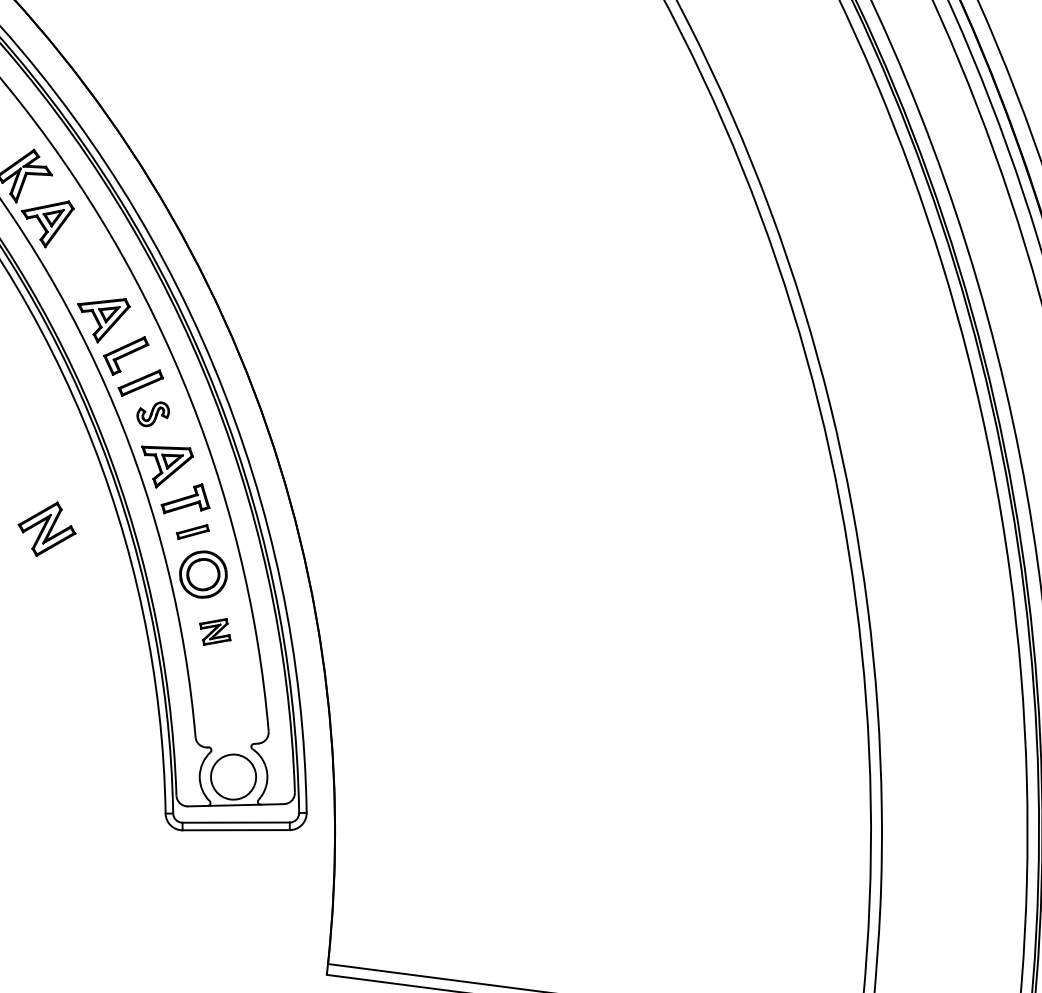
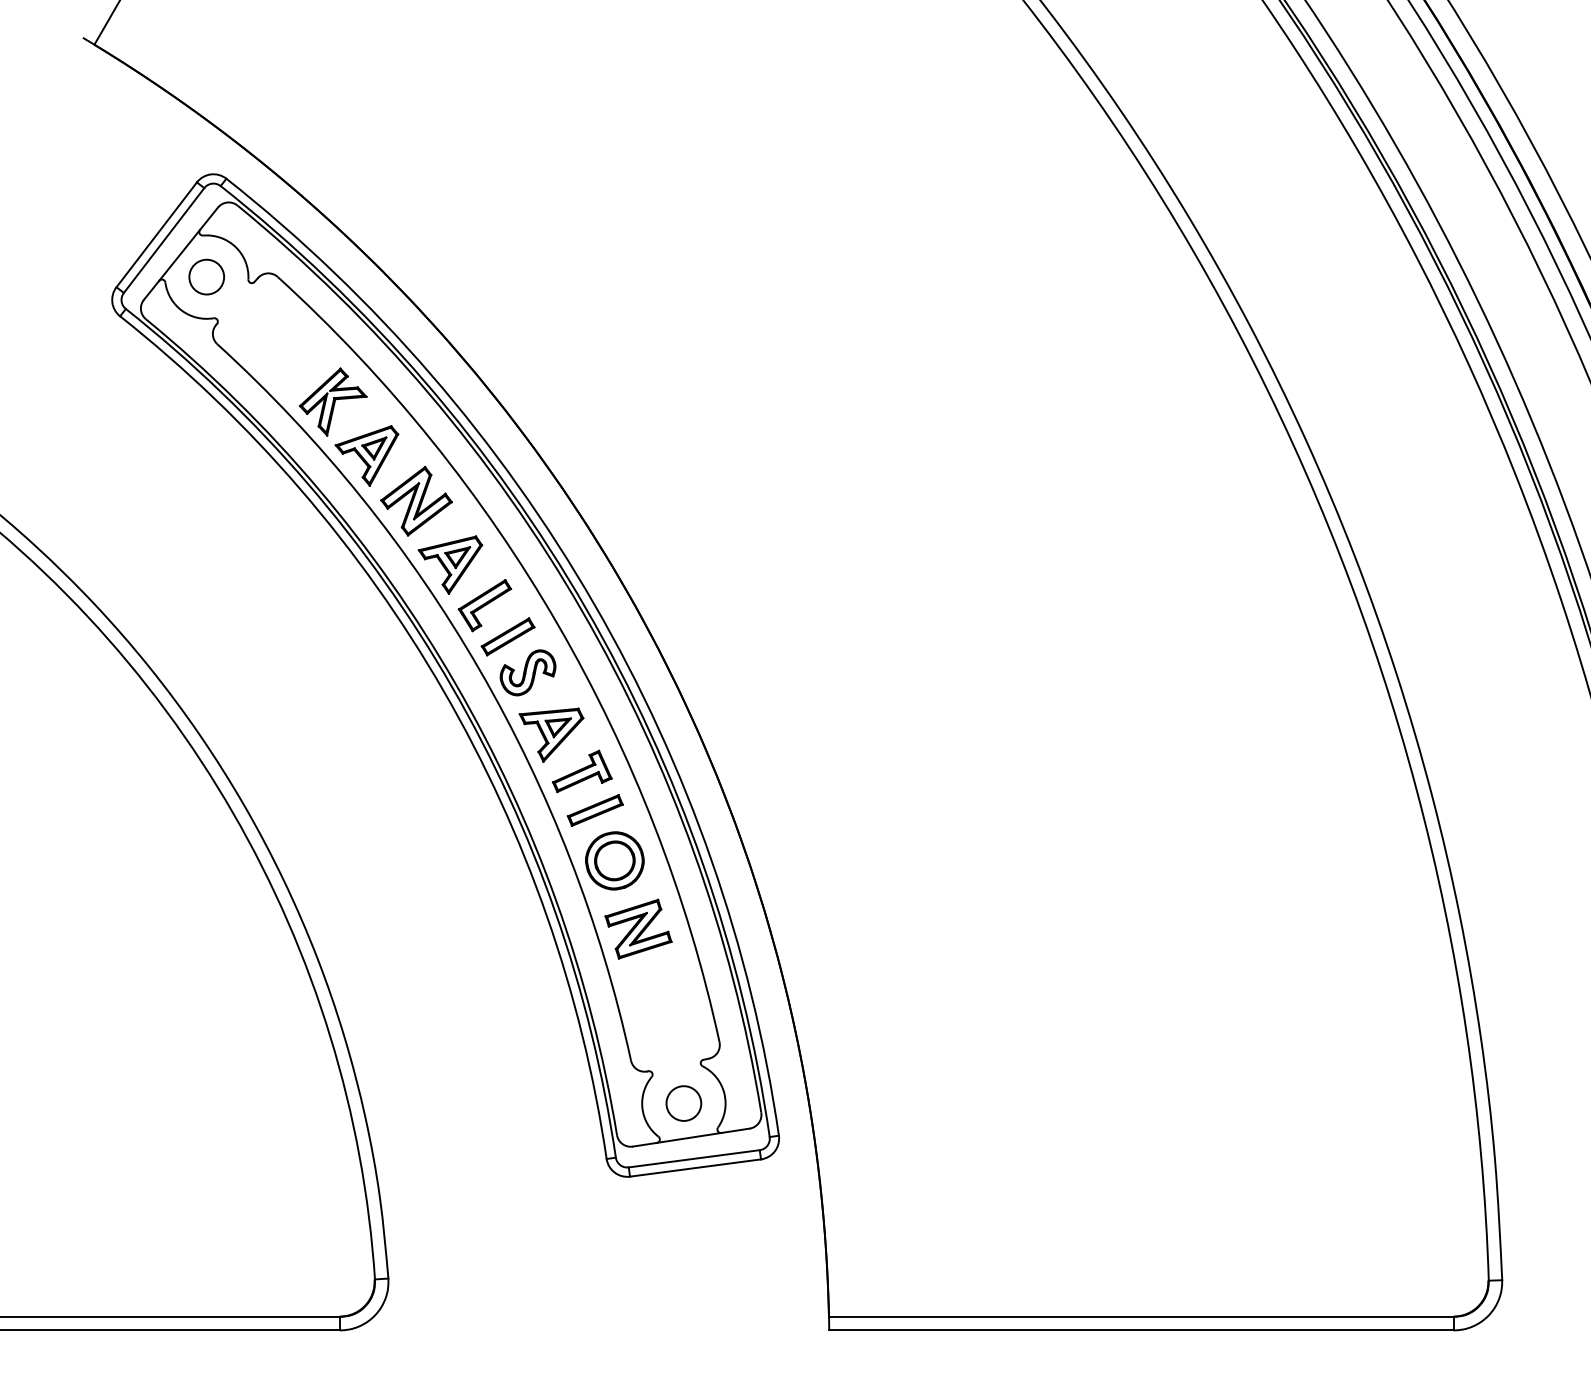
part: (152, 413) -> (527, 672), size x1.43
part: (46, 529) -> (416, 501), moved
part: (192, 531) -> (594, 810), size x1.43
part: (215, 631) -> (638, 928), size x1.67
circle: (233, 777) -> (683, 1103), size x0.62

